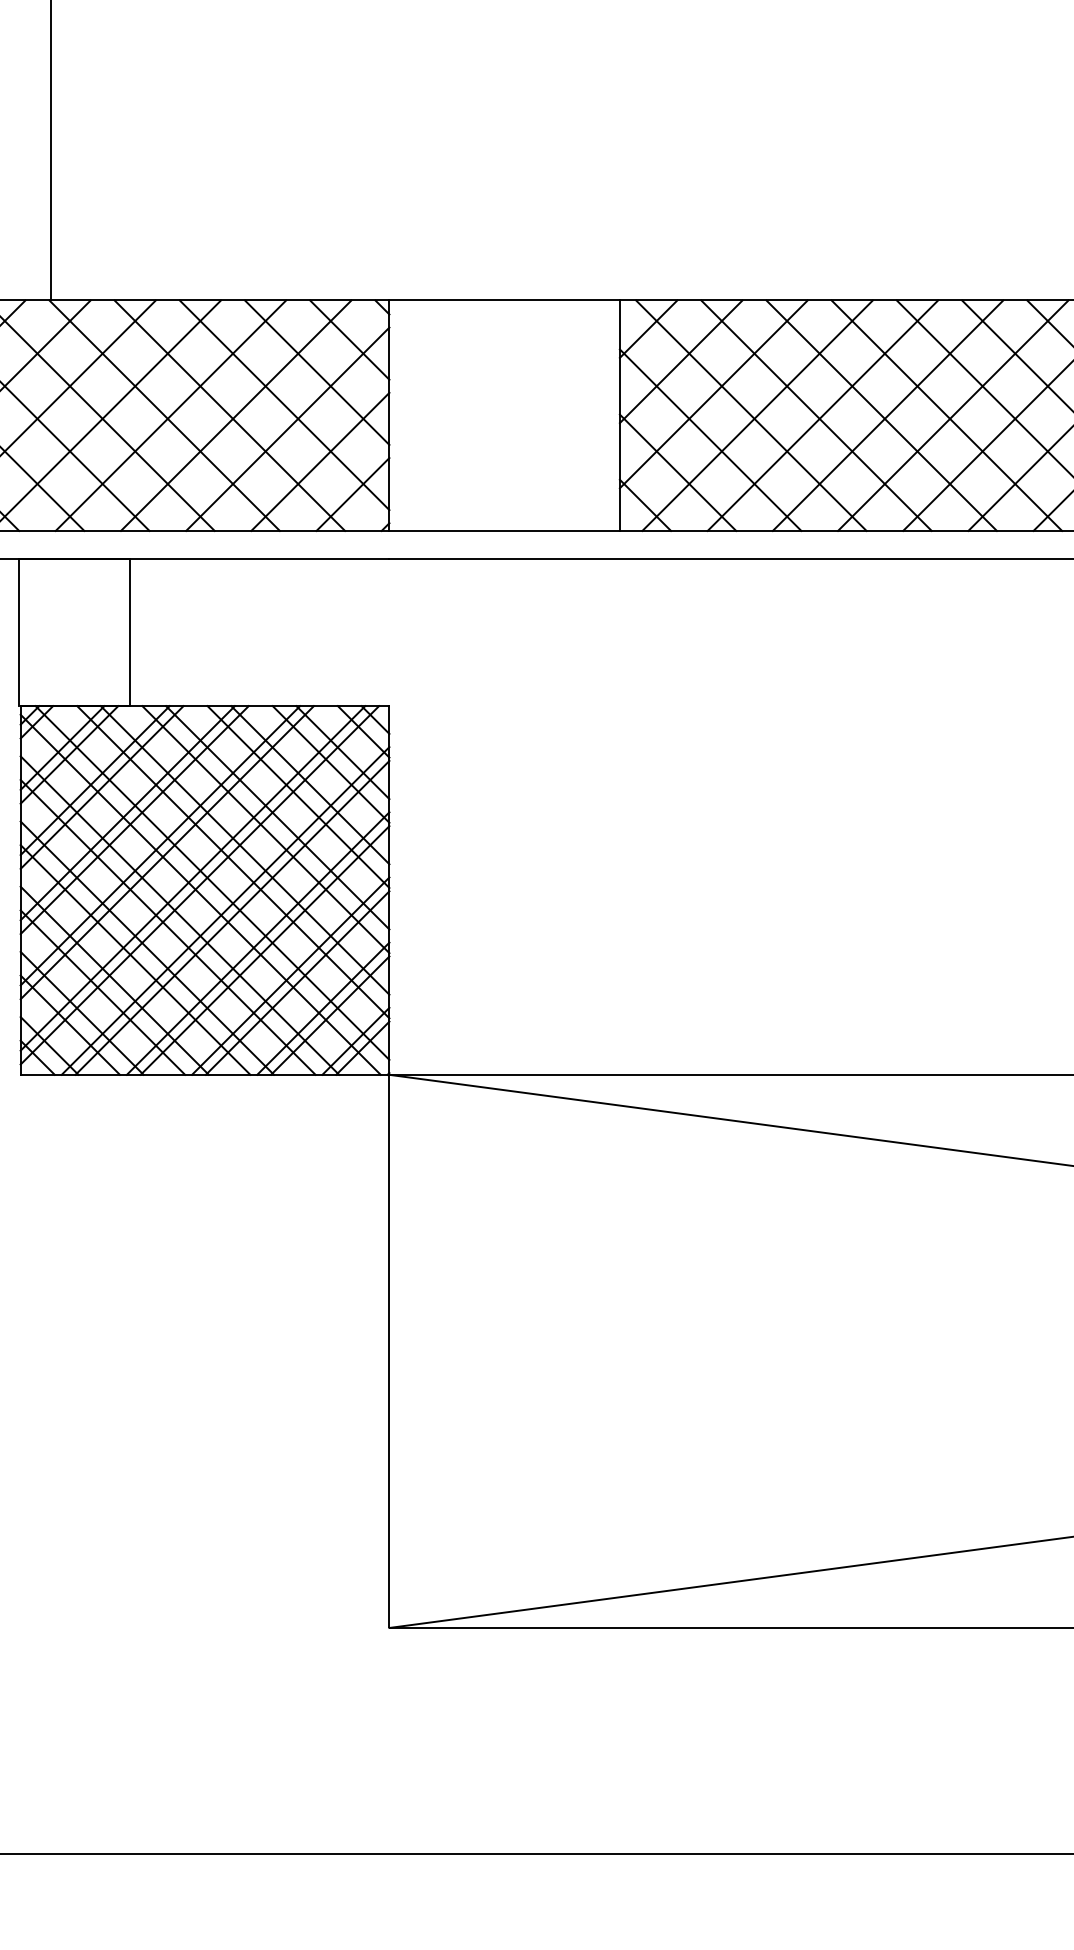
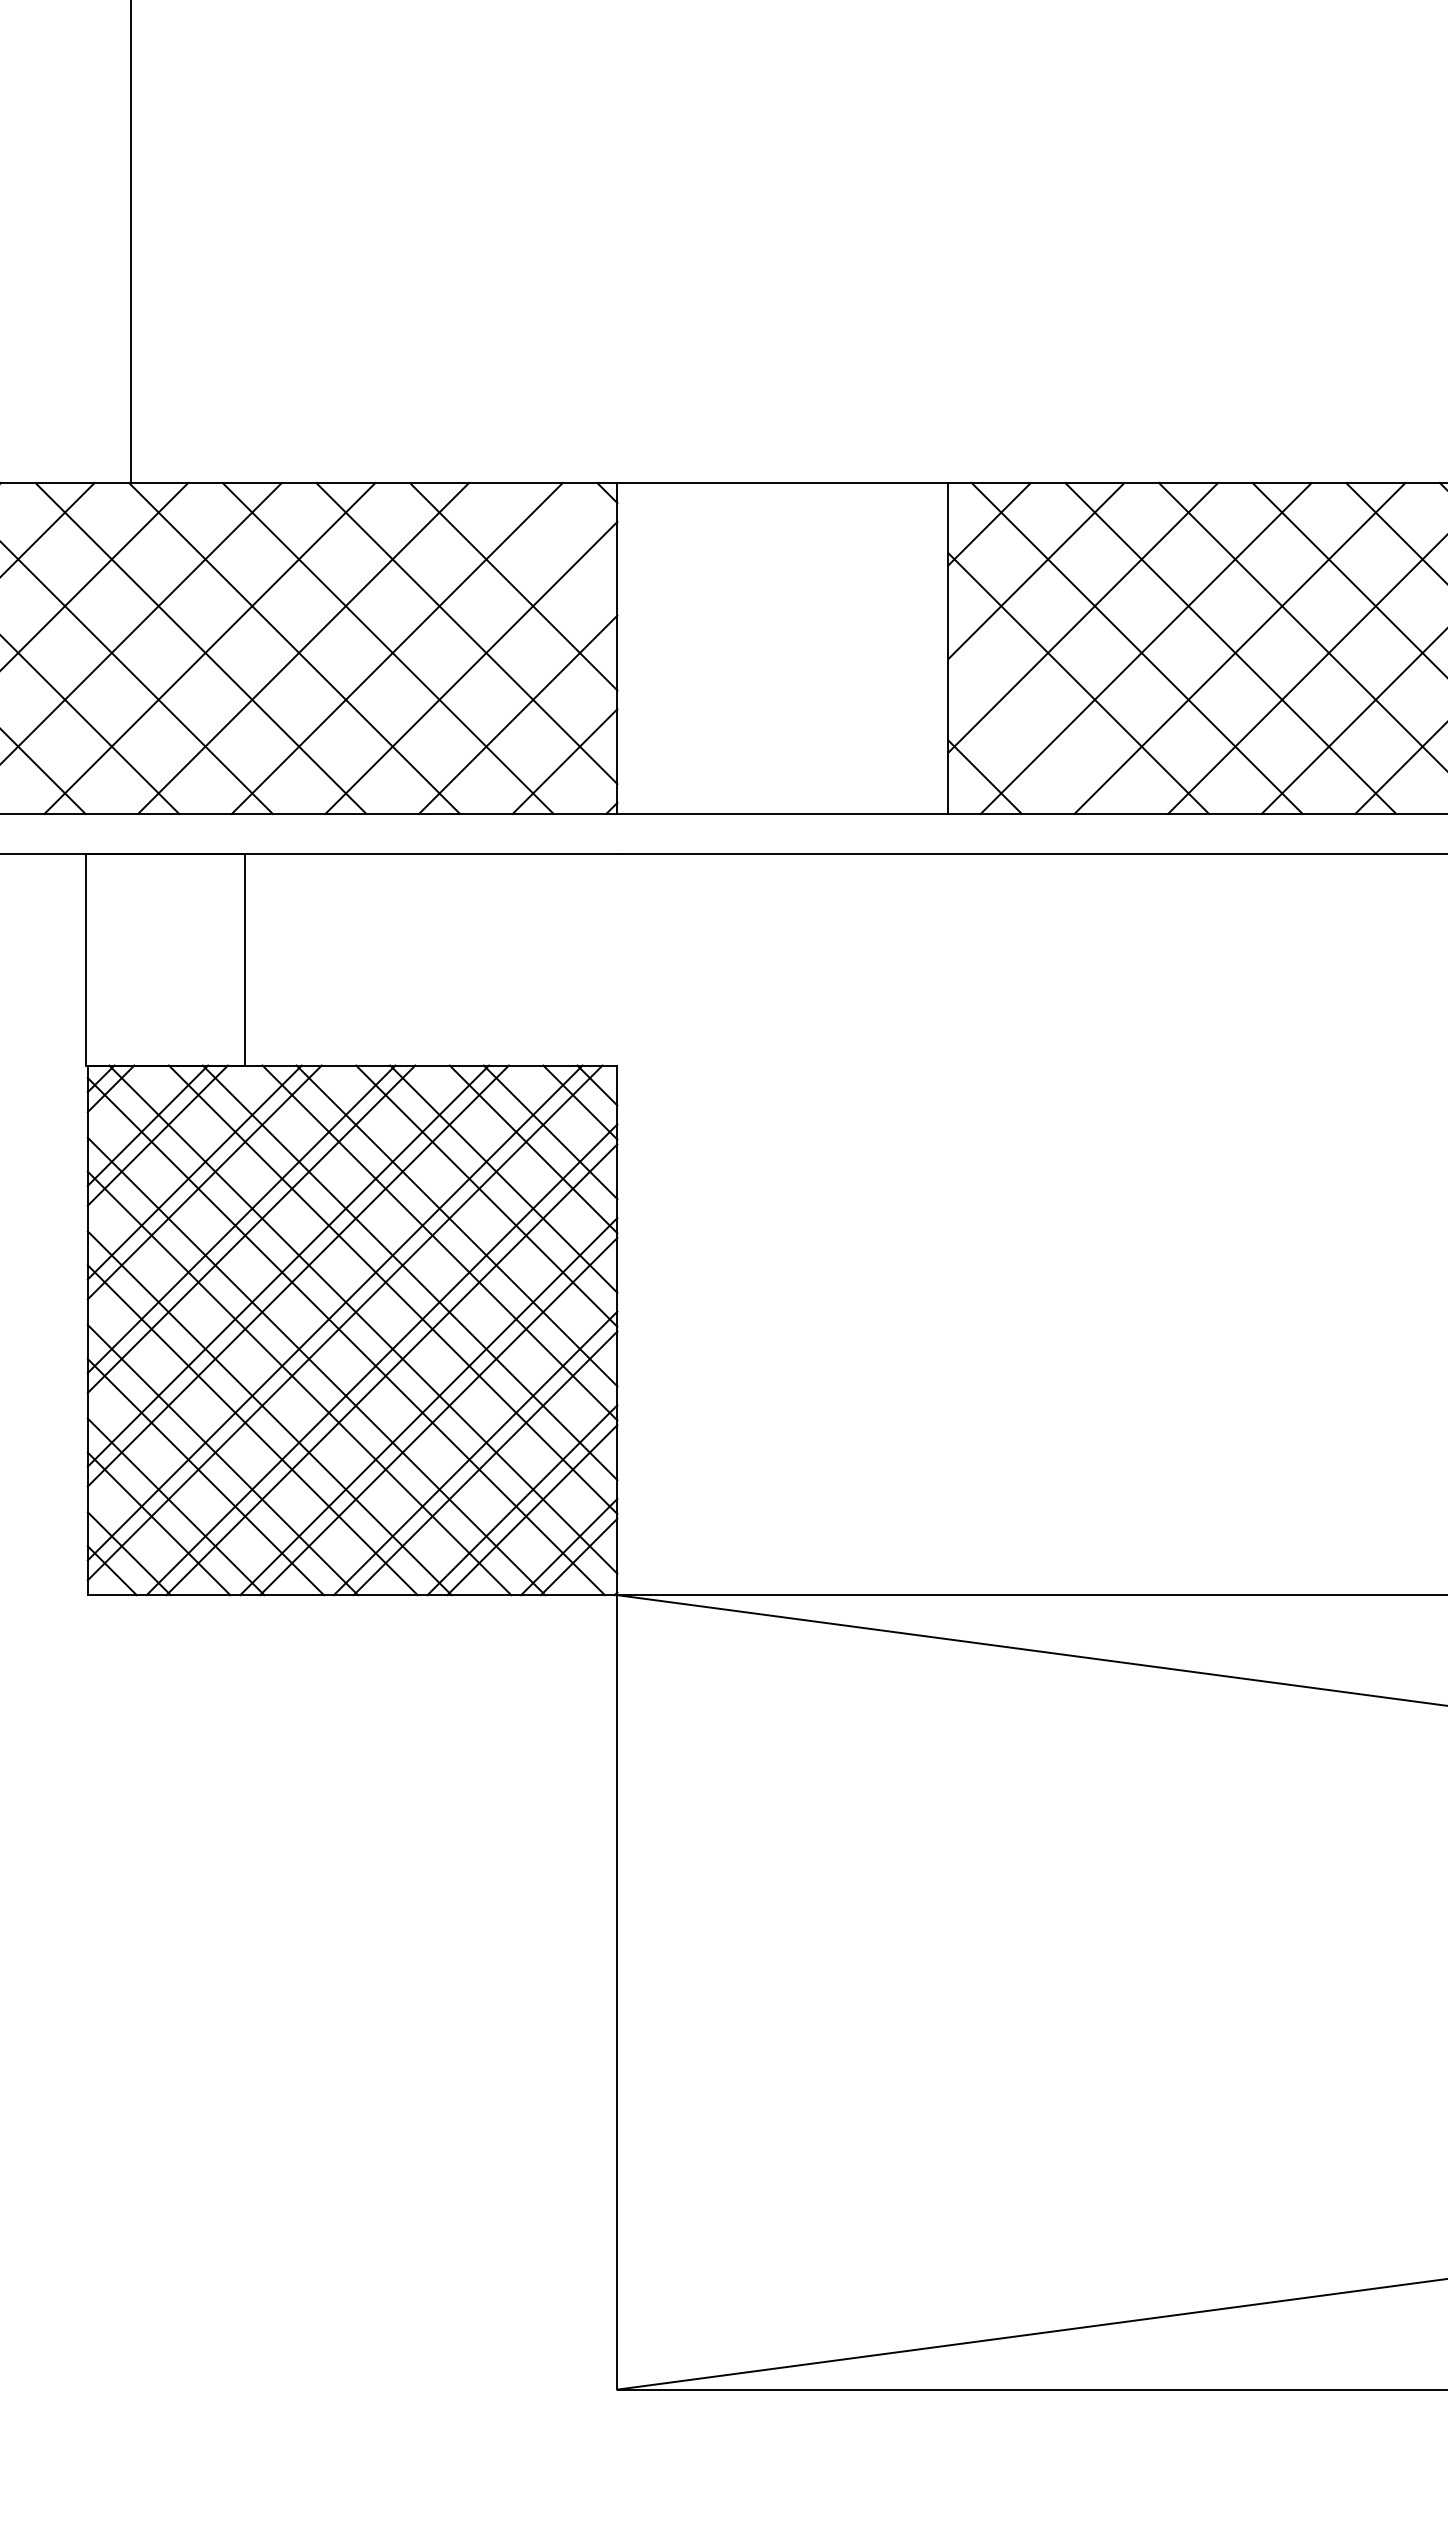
line: (349, 339) -> (560, 539), removed
line: (677, 472) -> (1031, 730), removed

